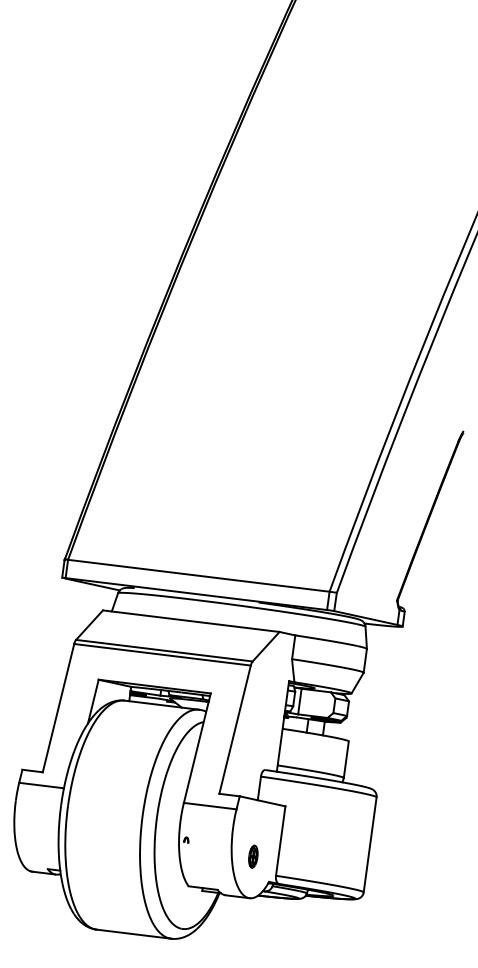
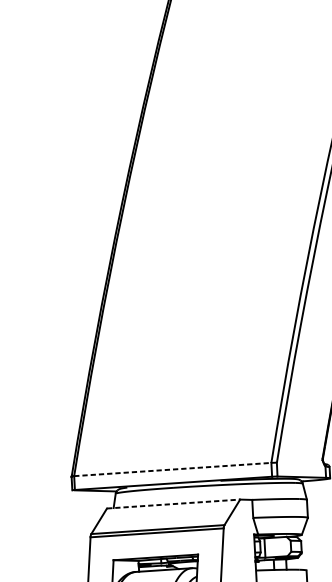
line: (198, 575) -> (172, 469), solid -> dashed
line: (191, 621) -> (173, 504), solid -> dashed

